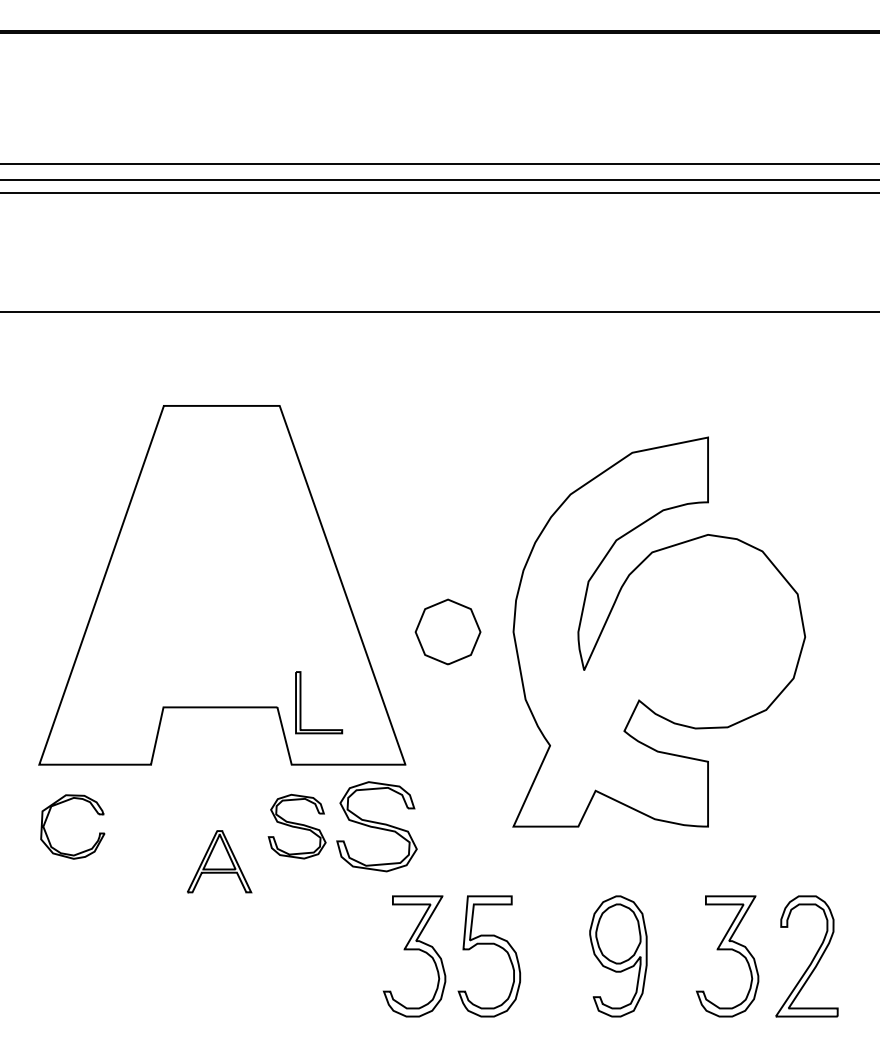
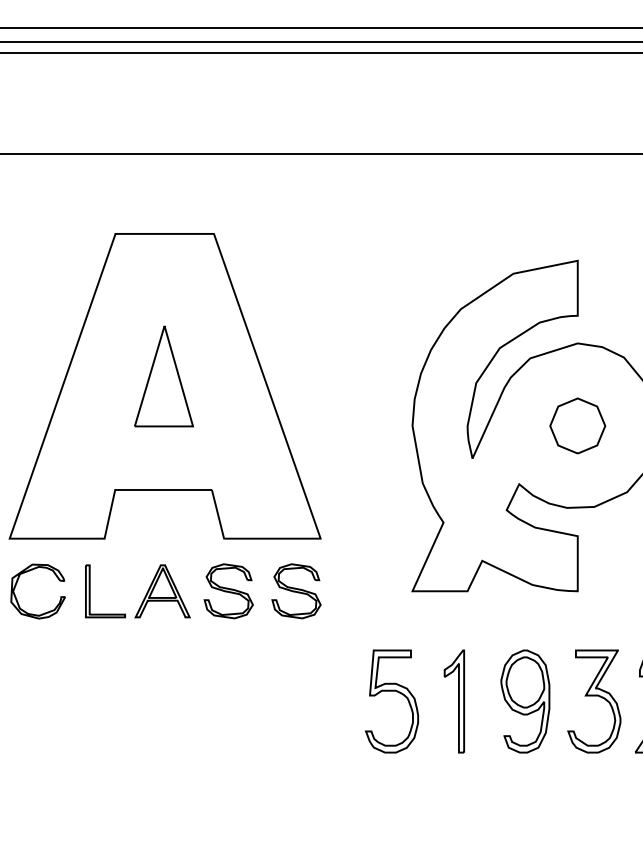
part: (221, 573) -> (164, 376), added
part: (447, 631) -> (577, 425), moved
part: (301, 702) -> (90, 591), moved
part: (376, 826) -> (296, 591), size x0.71
part: (219, 861) -> (162, 591), moved
part: (414, 956) -> (328, 701), removed
part: (562, 956) -> (454, 701), added
part: (618, 956) -> (525, 701), moved

